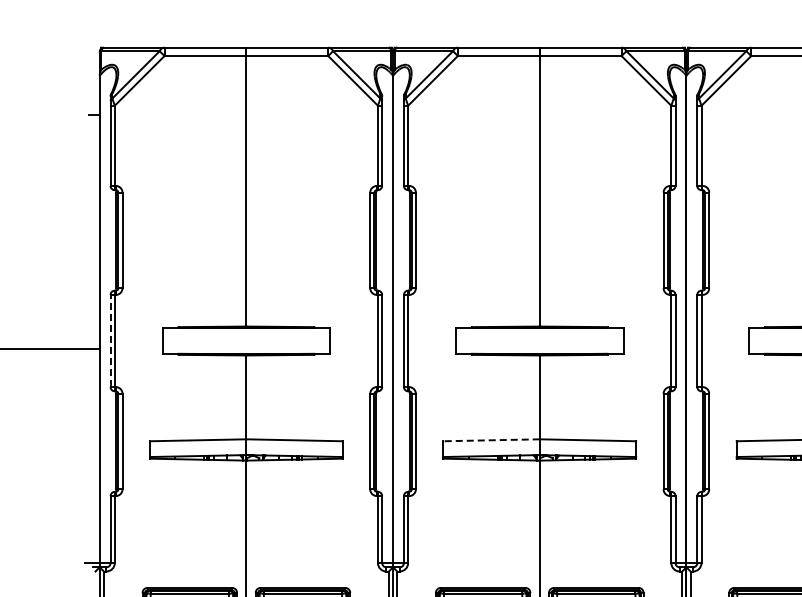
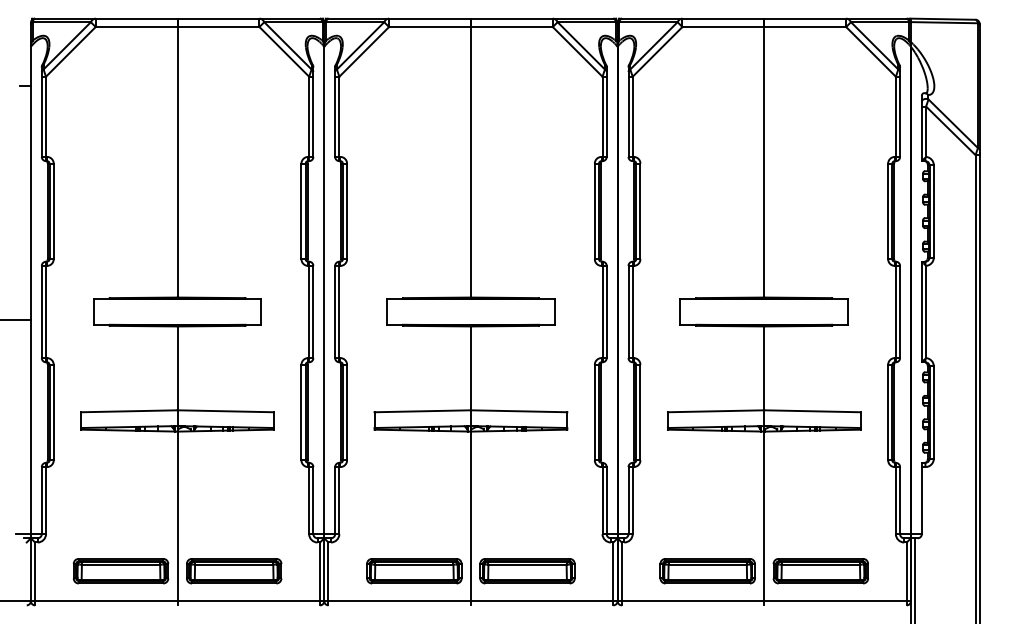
line: (110, 340) -> (41, 311), dashed -> solid
line: (491, 440) -> (422, 411), dashed -> solid

